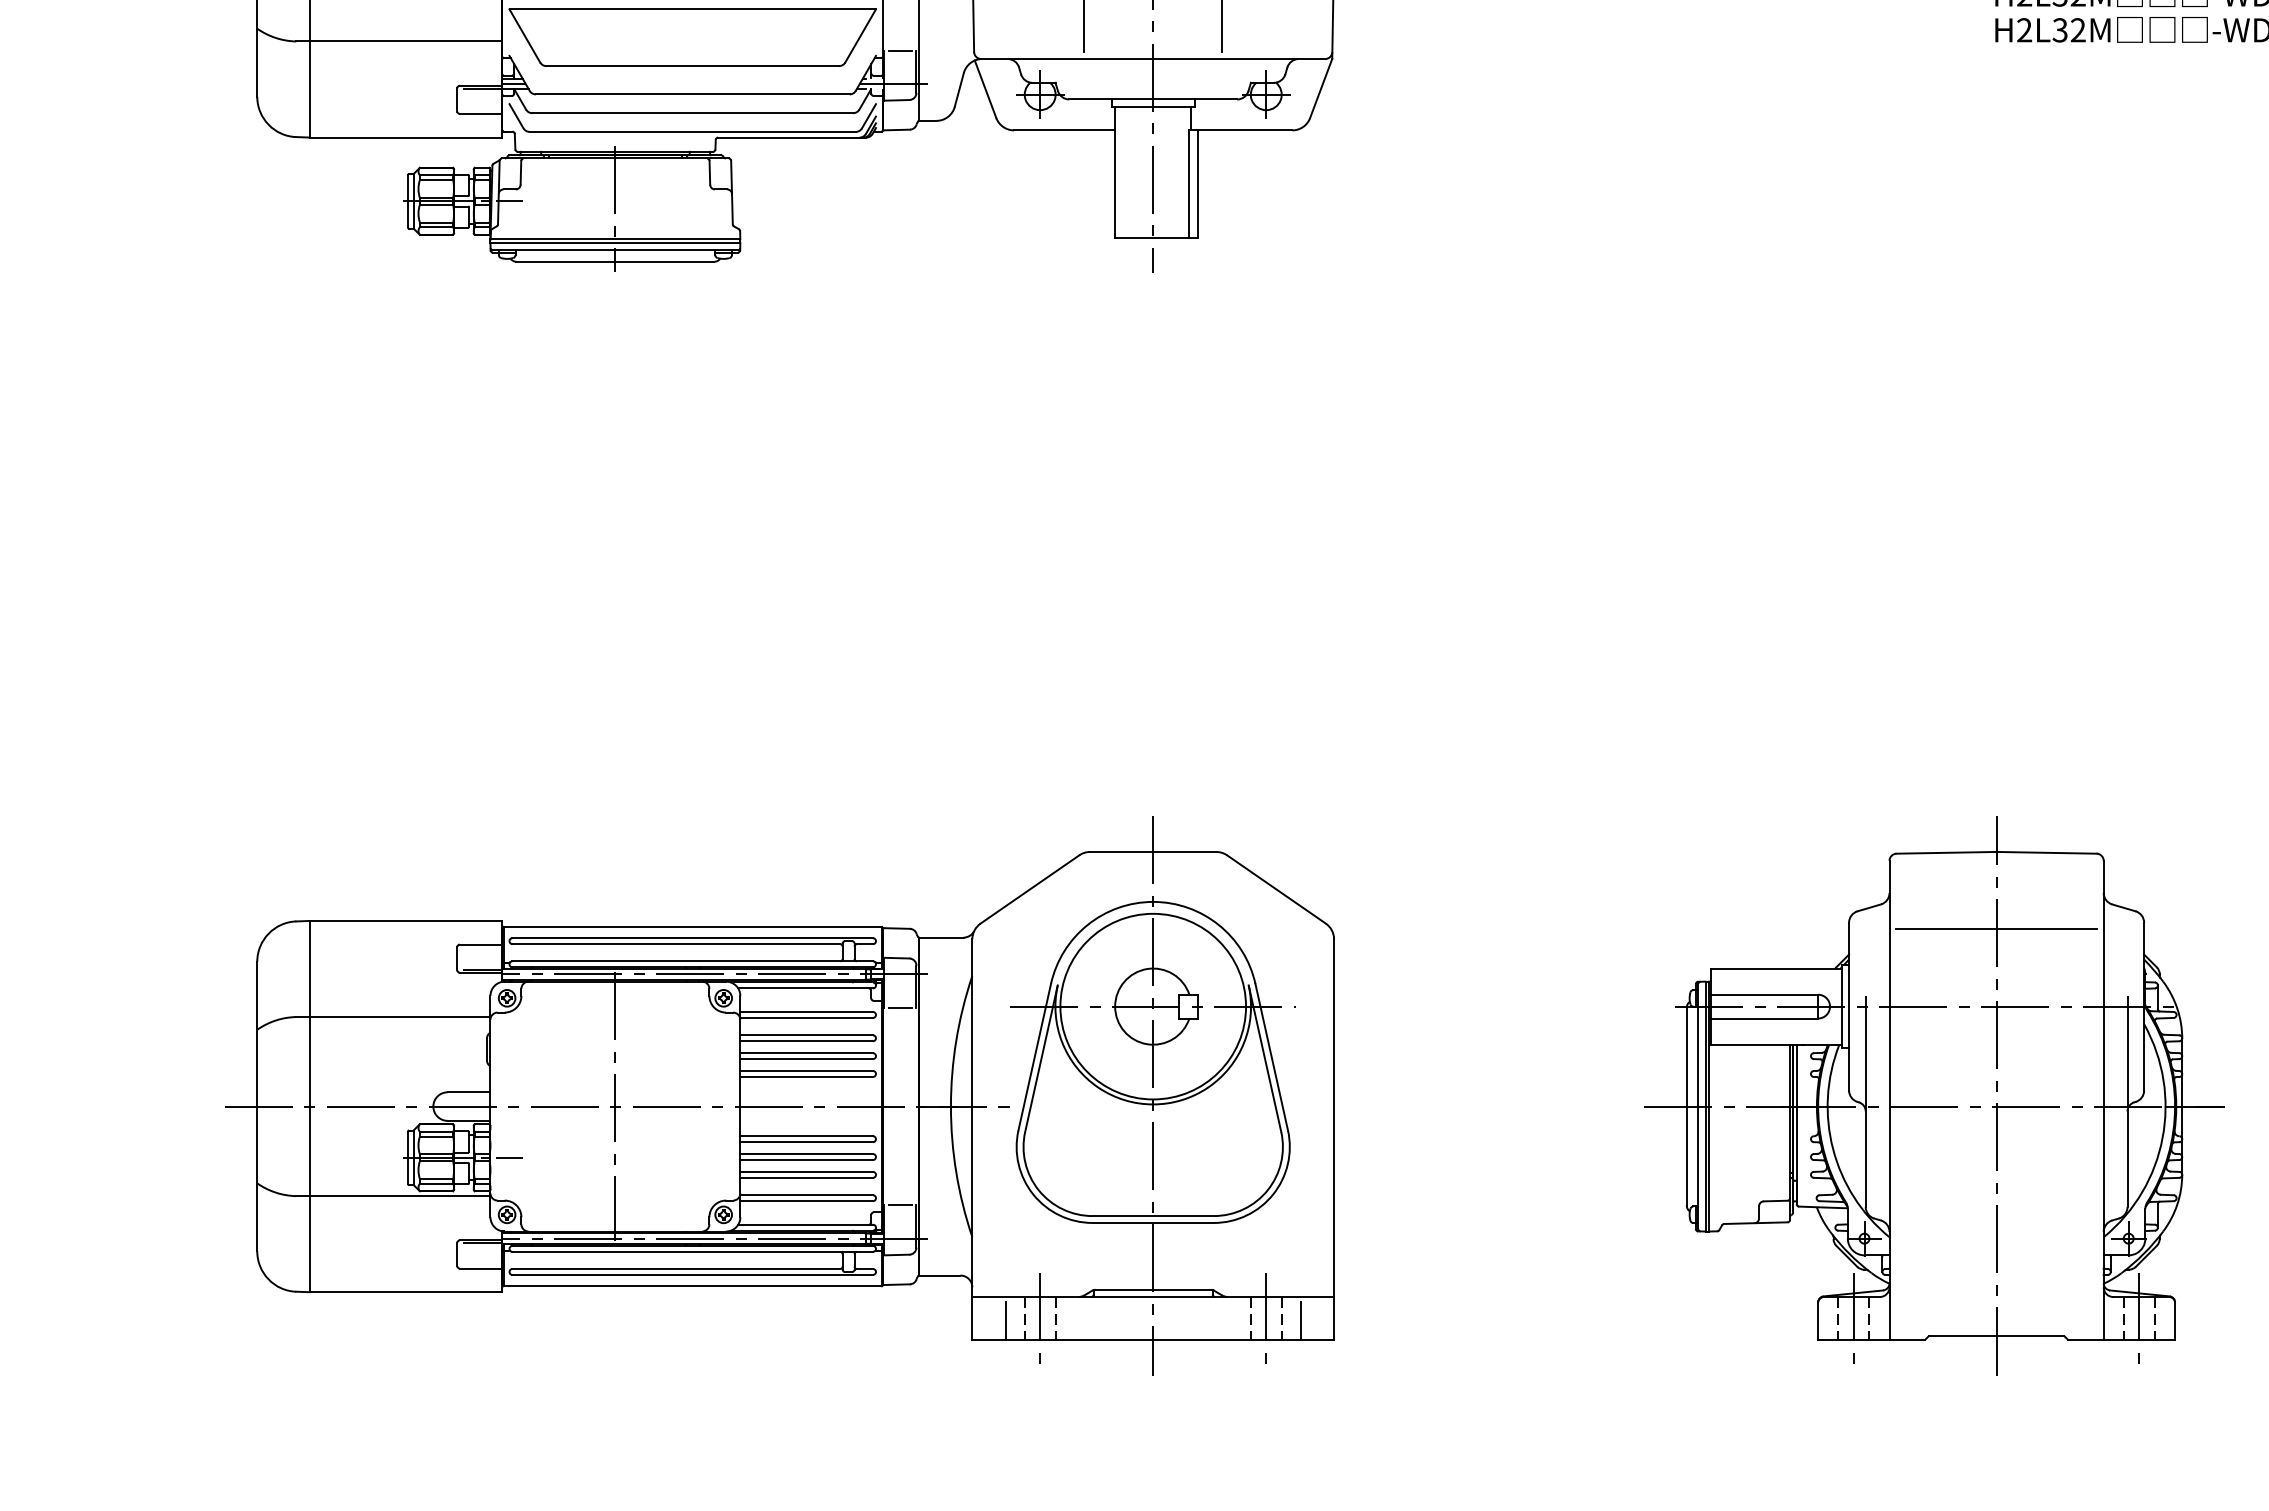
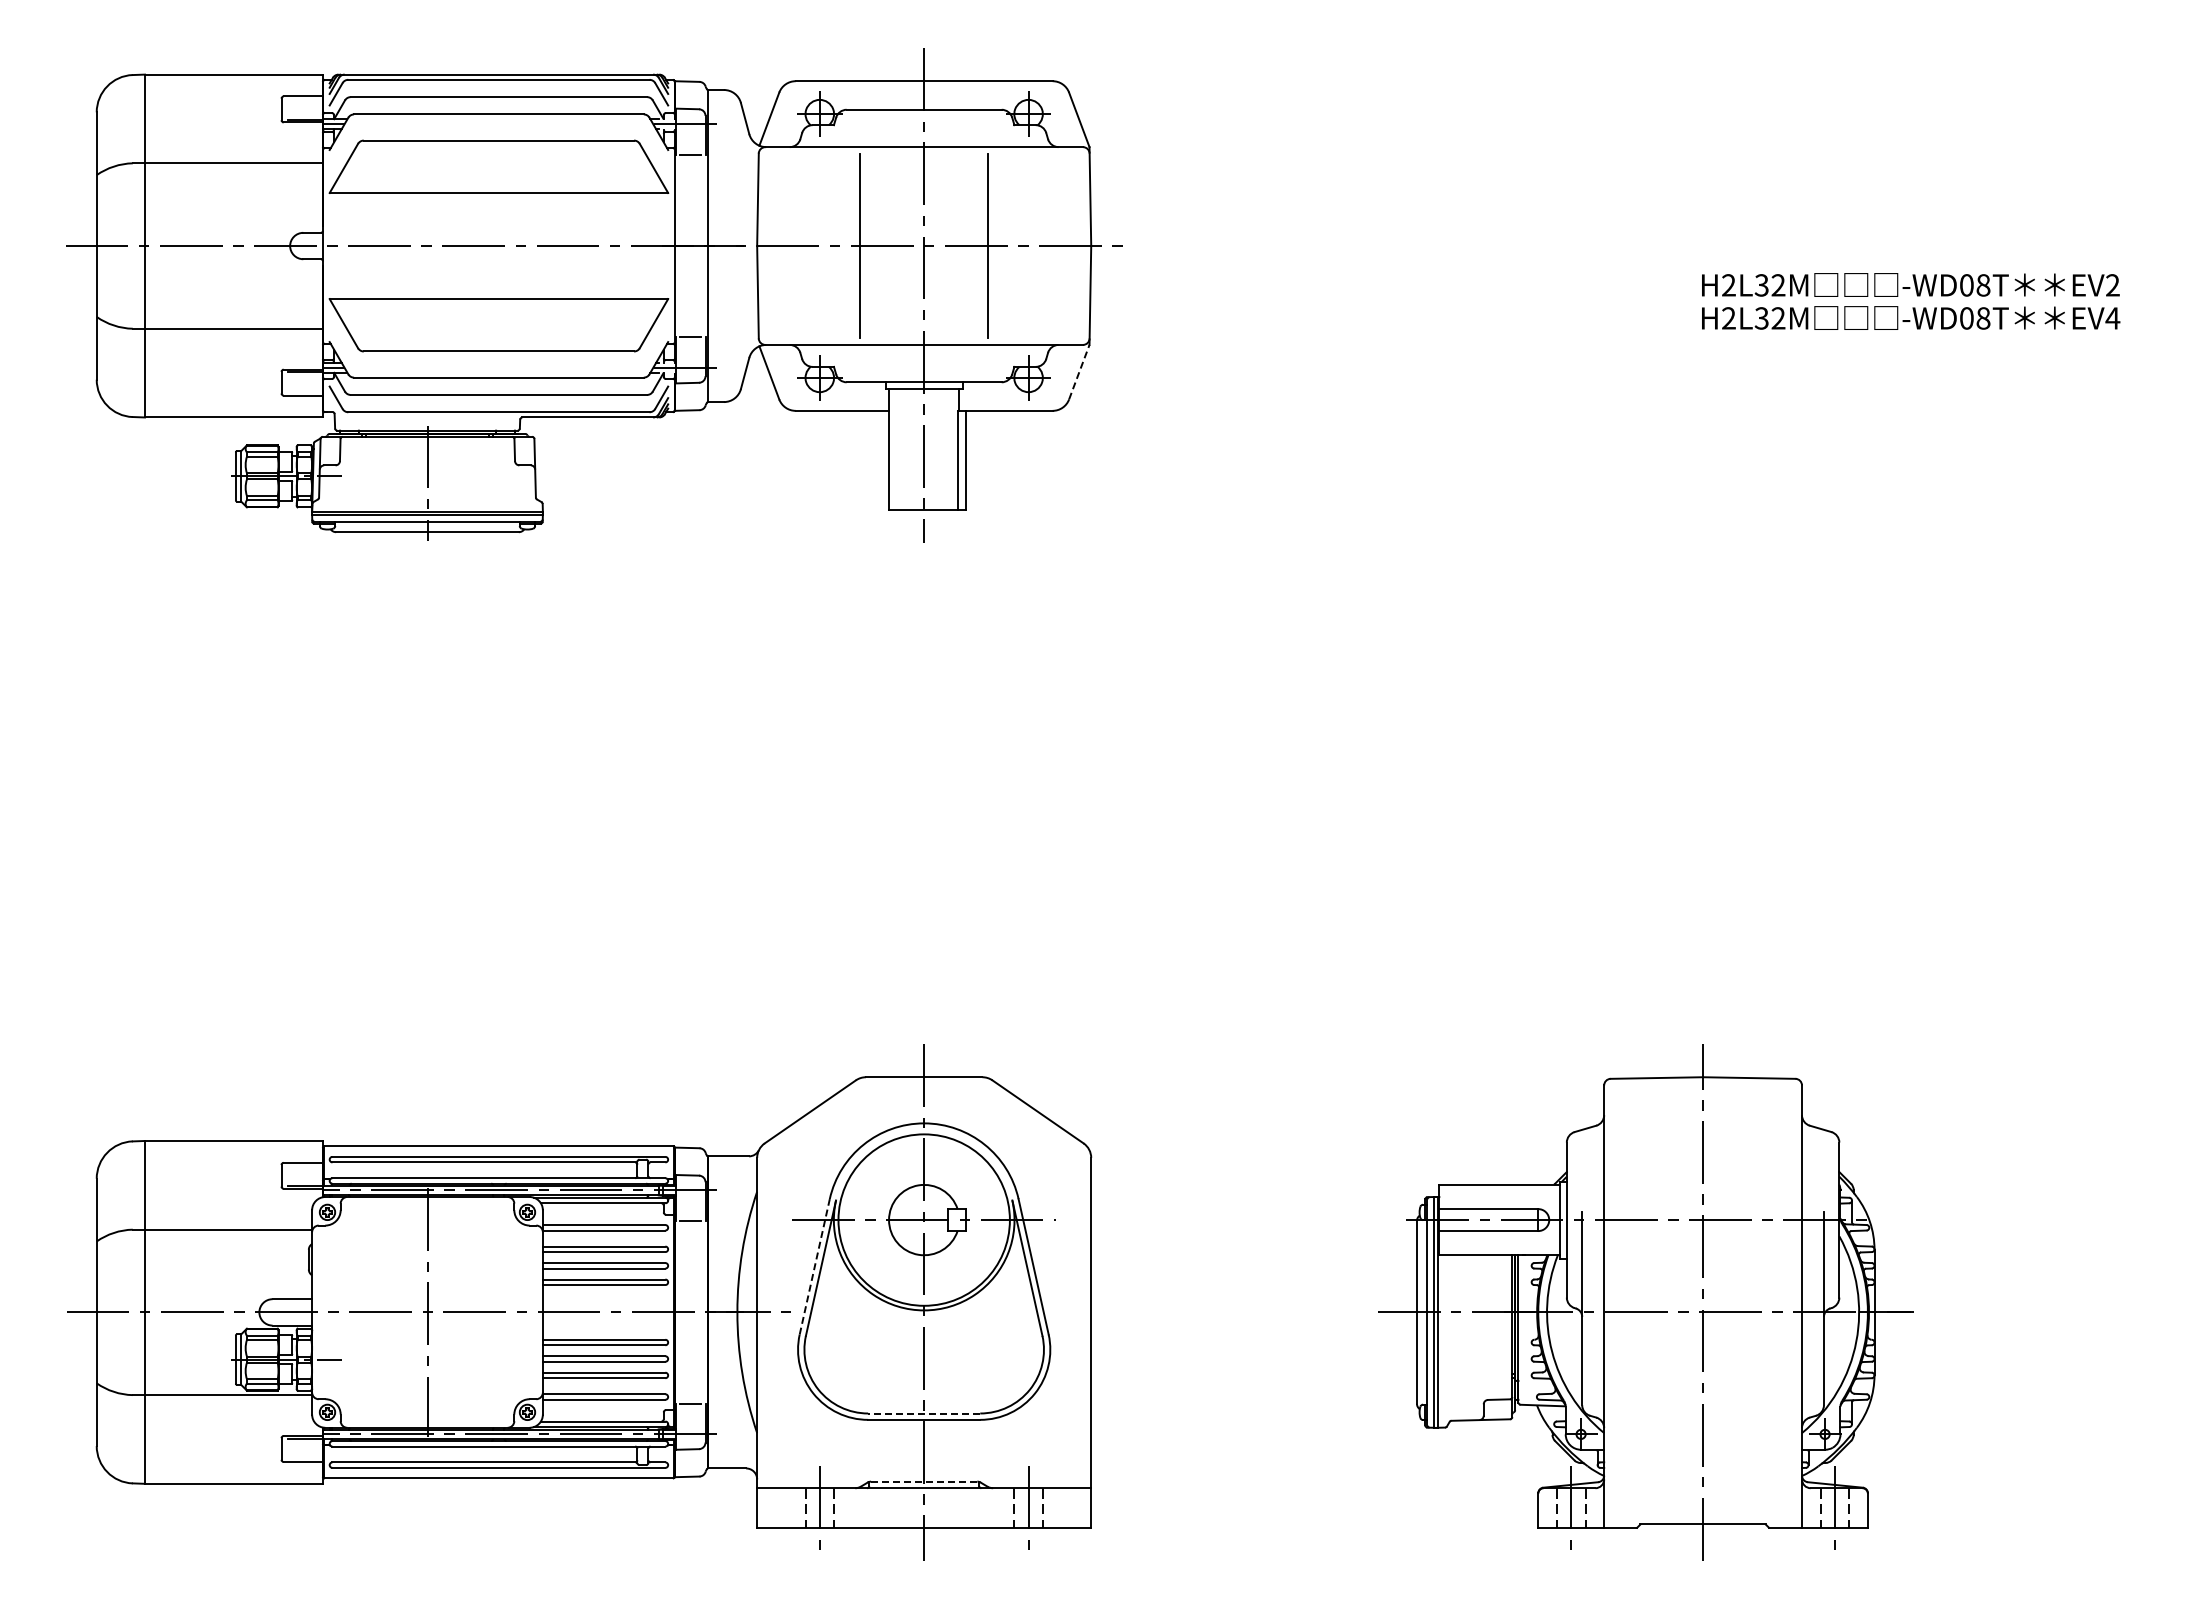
line: (1321, 87) -> (1079, 371), solid -> dashed
line: (1995, 929) -> (1702, 1148), removed
line: (1034, 1056) -> (814, 1266), solid -> dashed
line: (1152, 1216) -> (923, 1413), solid -> dashed
line: (1153, 1289) -> (924, 1481), solid -> dashed
line: (1005, 1320) -> (787, 1509), removed
line: (1300, 1320) -> (1060, 1509), removed

